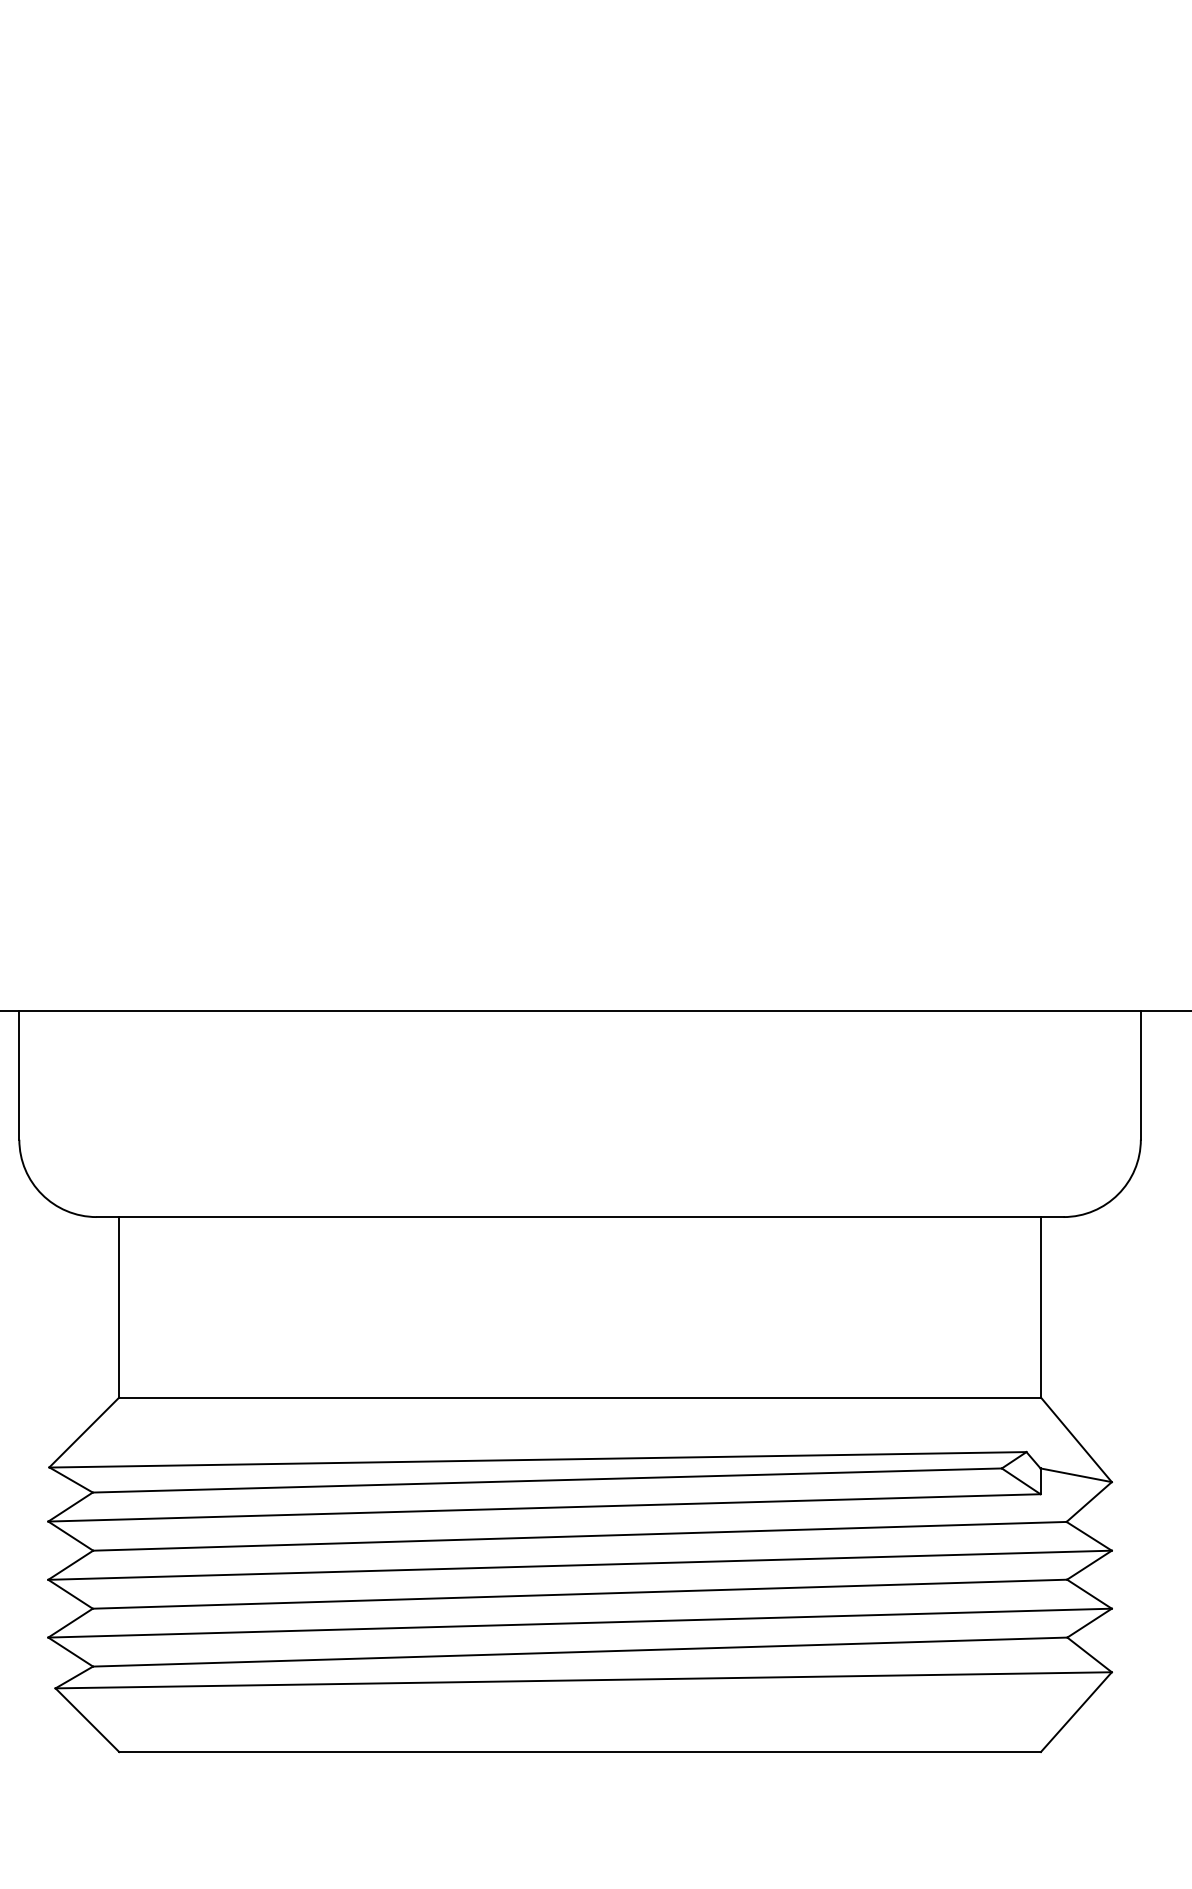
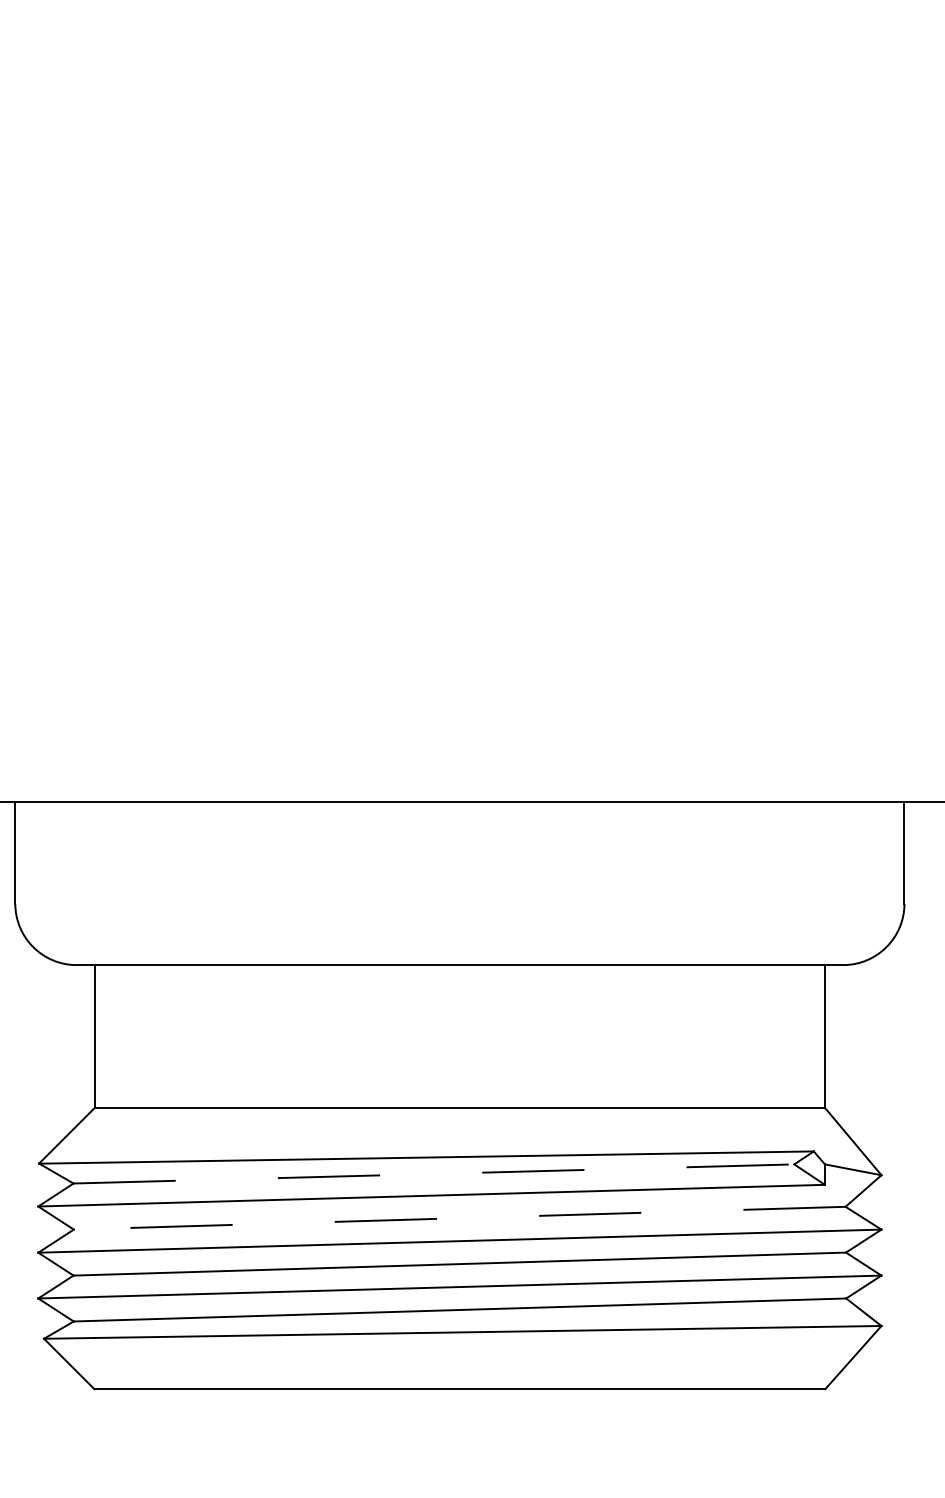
line: (548, 1479) -> (434, 1173), solid -> dashed
line: (579, 1536) -> (459, 1218), solid -> dashed

